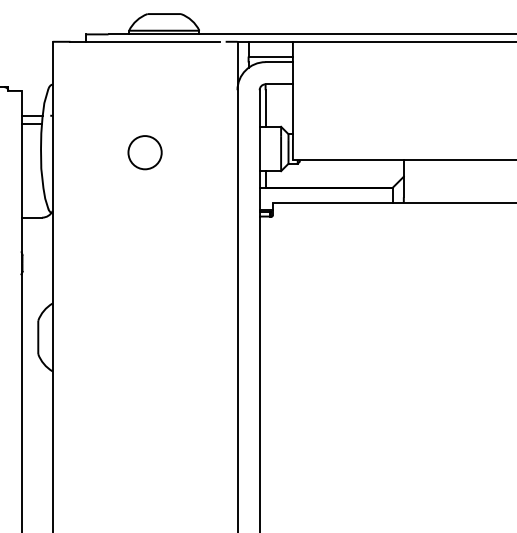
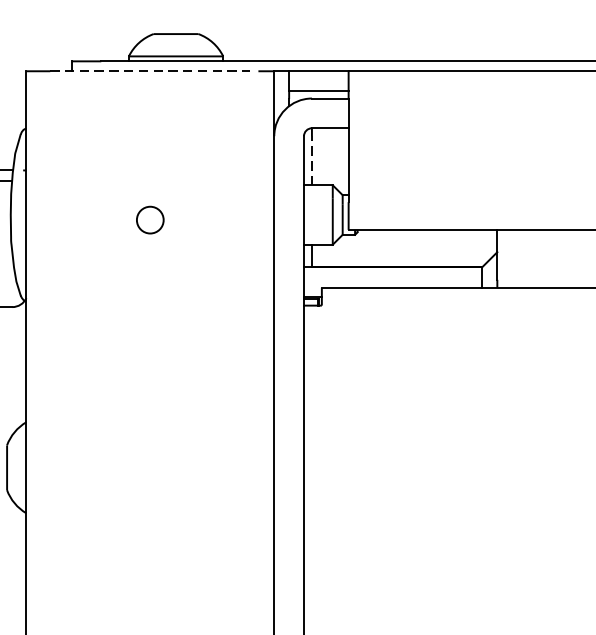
line: (145, 41) -> (150, 70), solid -> dashed
line: (265, 108) -> (311, 160), solid -> dashed
circle: (144, 152) -> (149, 219), size x0.6

